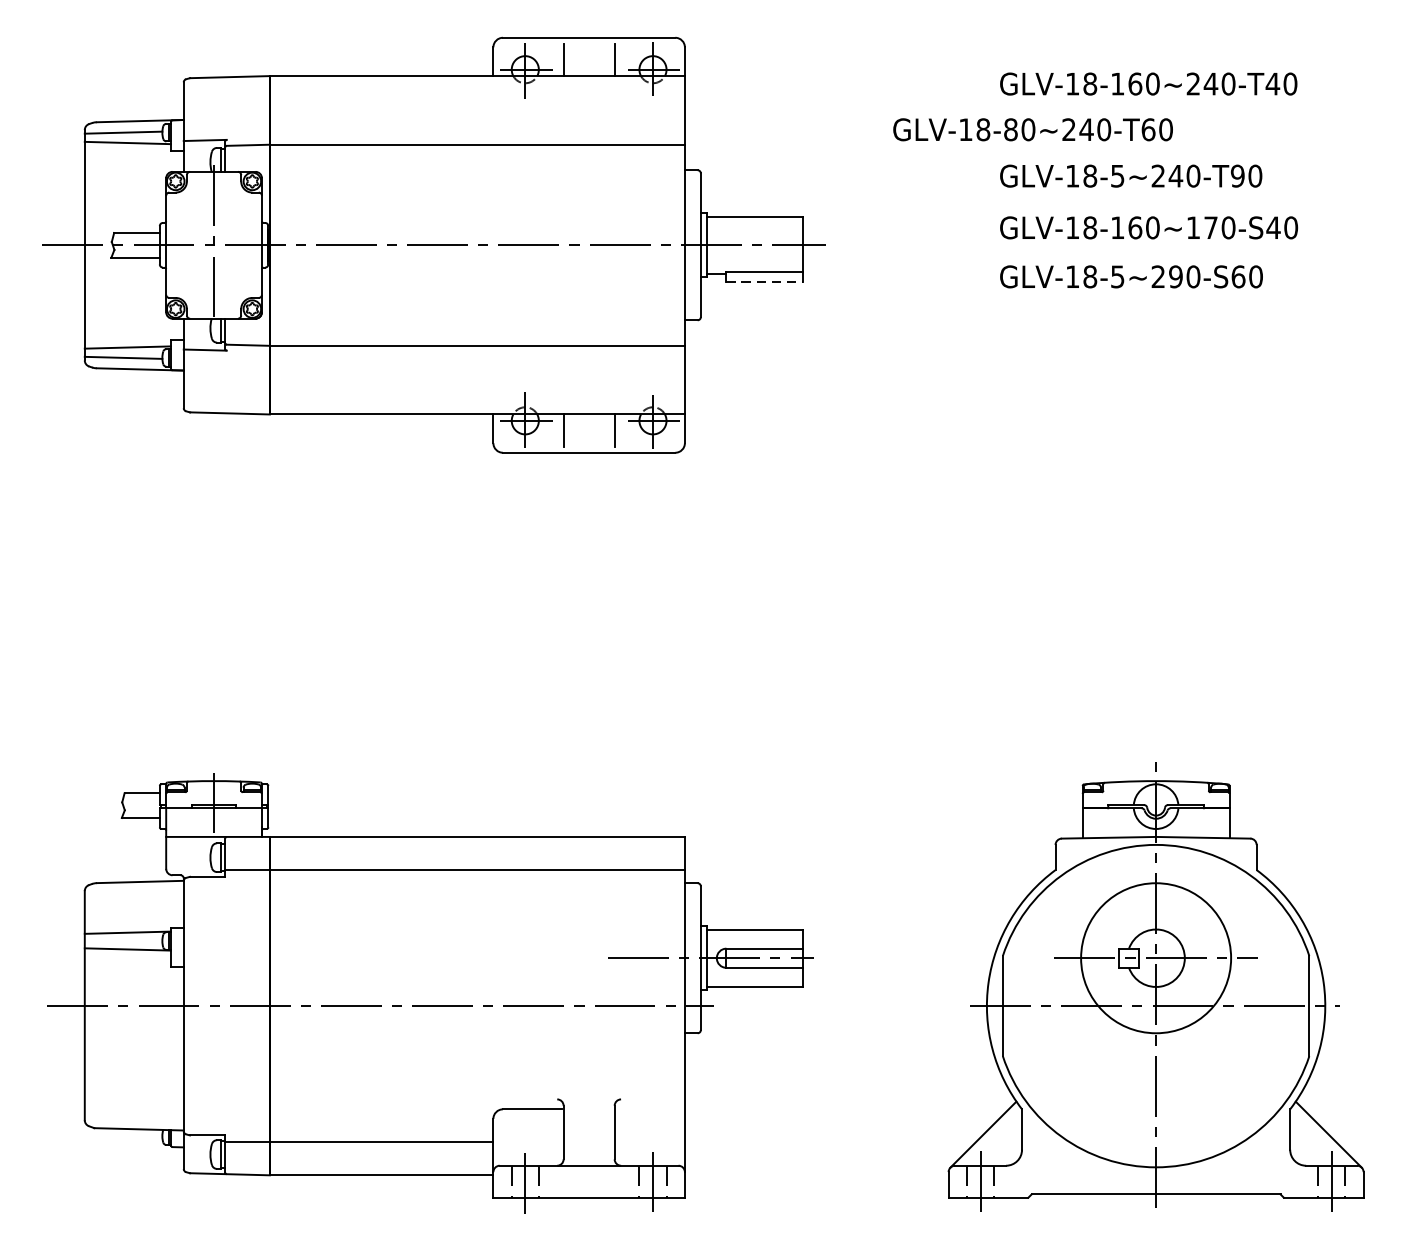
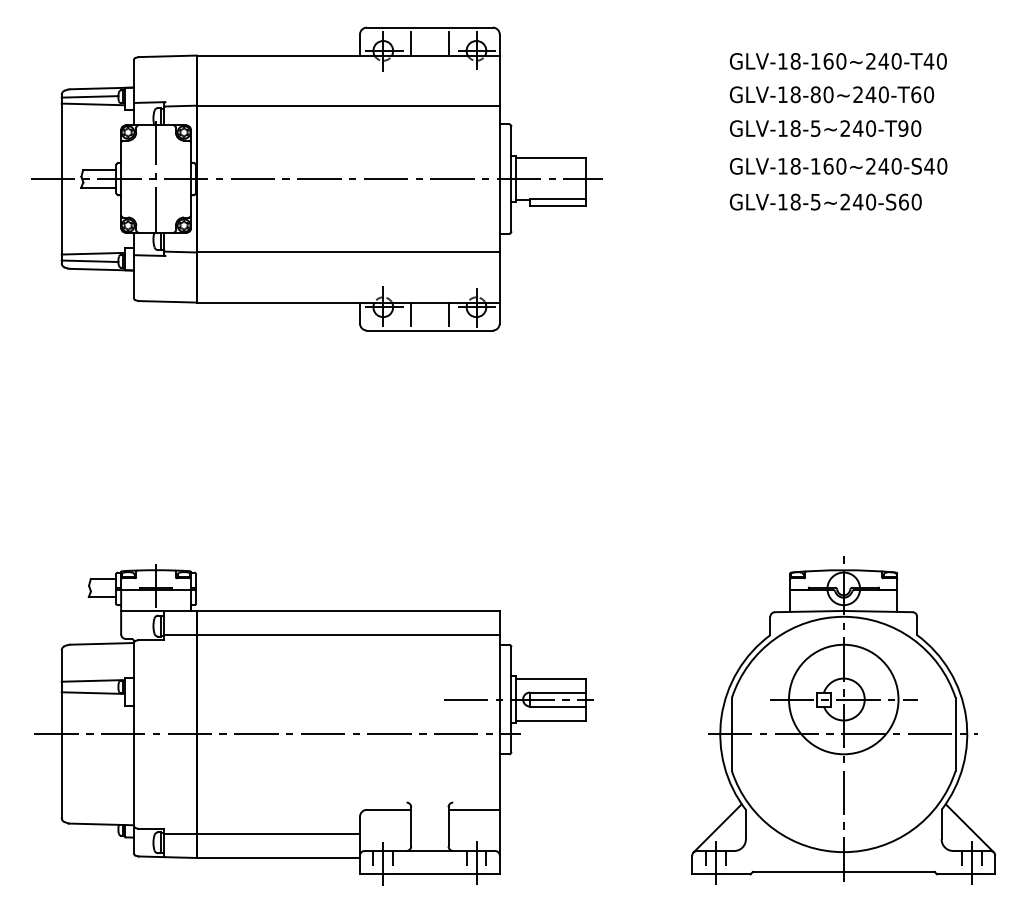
text: (1032, 129) -> (831, 94), moved
text: (1202, 228) -> (877, 166), GLV-18-160~170-S40 -> GLV-18-160~240-S40
text: (1174, 275) -> (857, 201), GLV-18-5~290-S60 -> GLV-18-5~240-S60
line: (765, 281) -> (558, 205), dashed -> solid
line: (650, 1108) -> (474, 809), added

